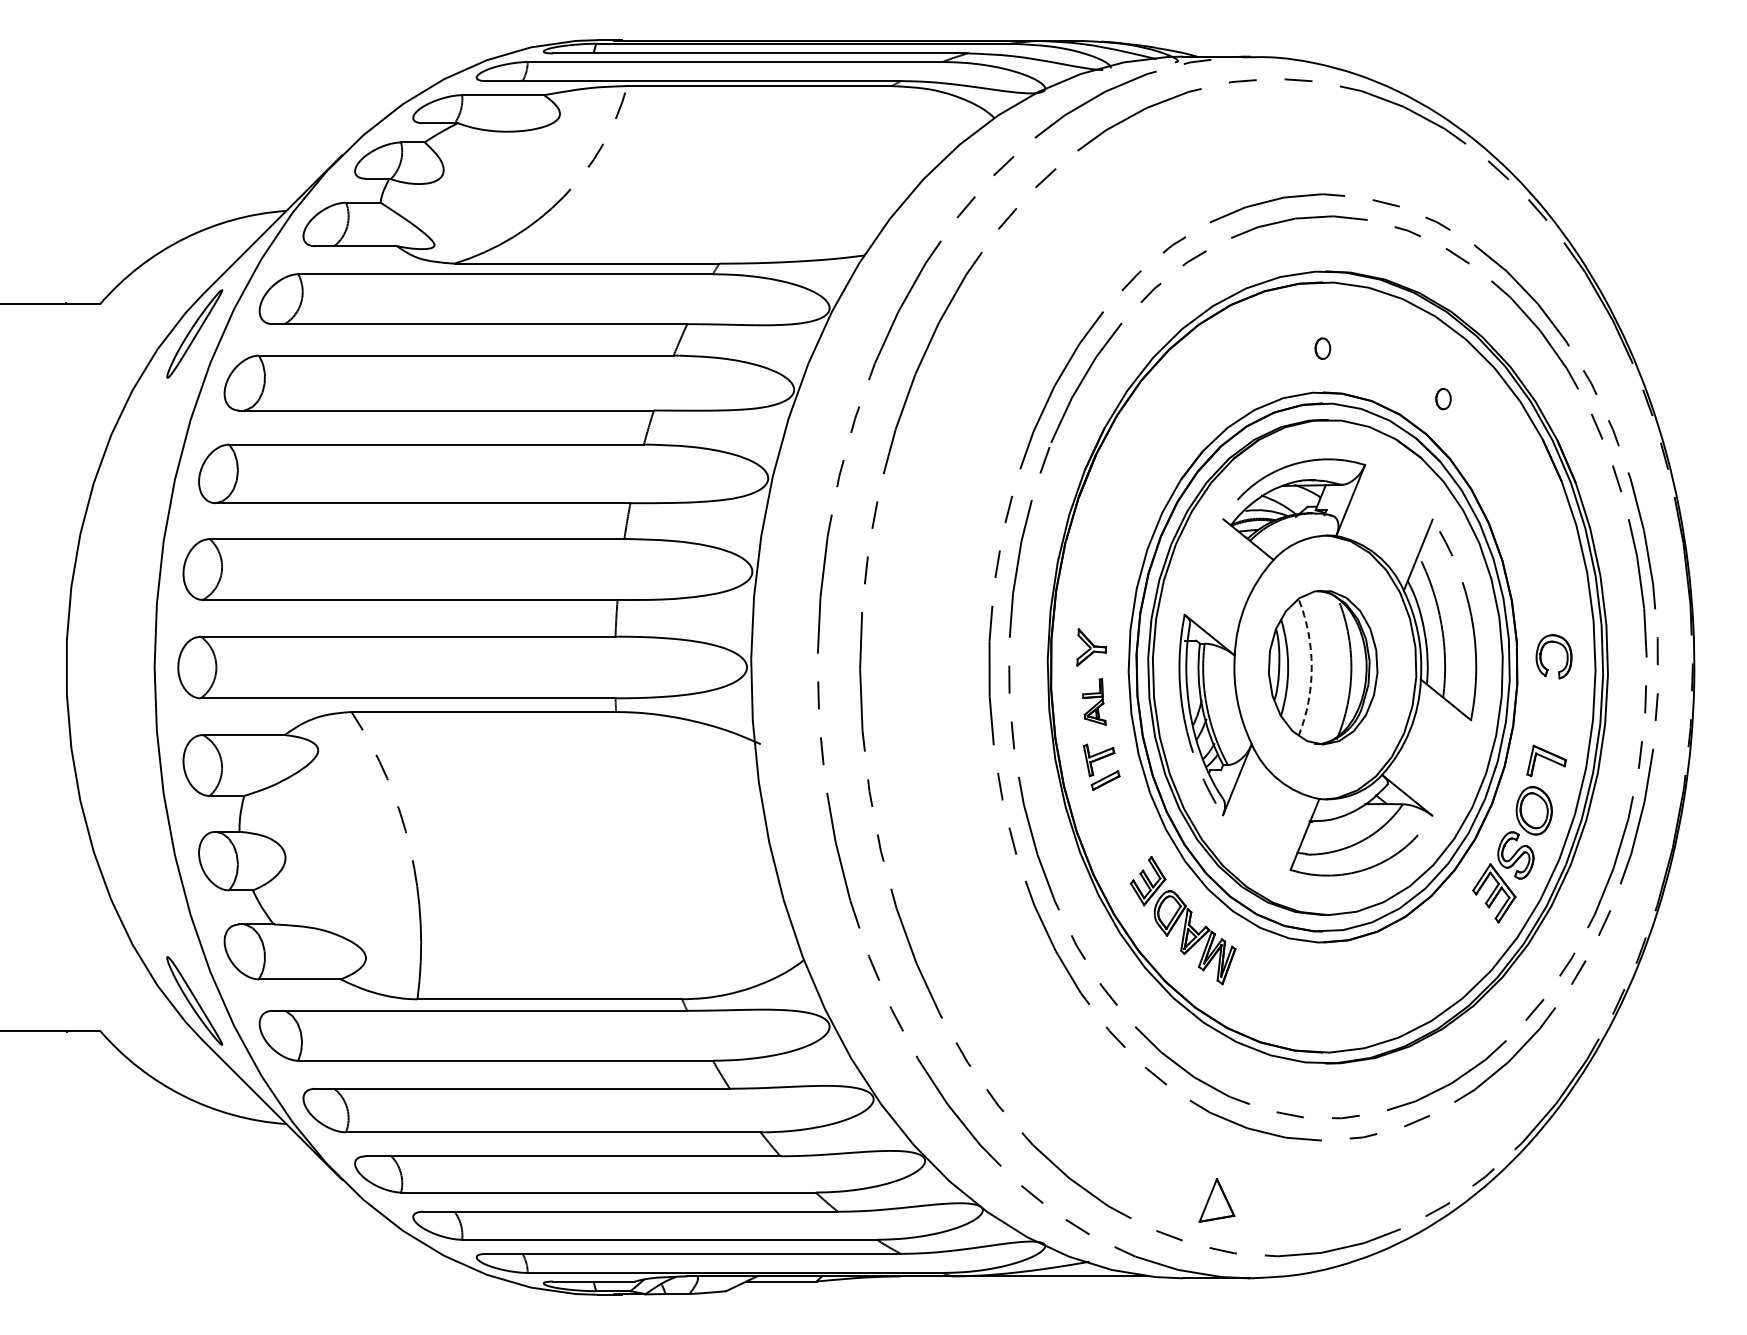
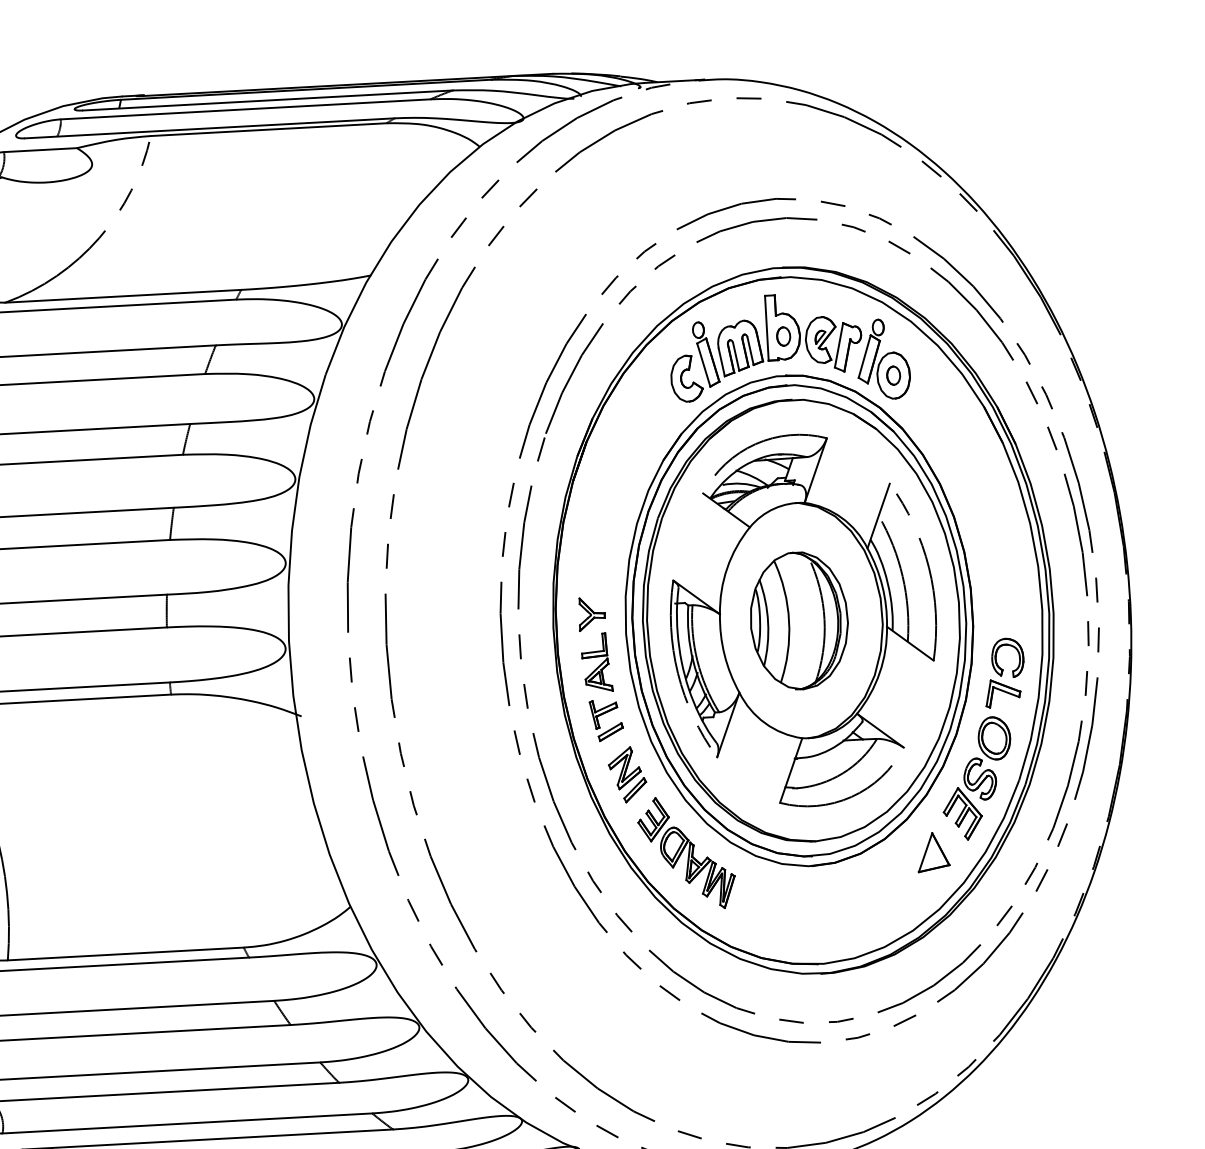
part: (1328, 363) -> (789, 349), added
part: (1541, 656) -> (996, 658), moved
arc: (1311, 667) -> (788, 621), dashed -> solid
part: (1094, 701) -> (597, 662), size x1.43
part: (1121, 829) -> (627, 774), added
part: (1216, 1200) -> (932, 852), moved

